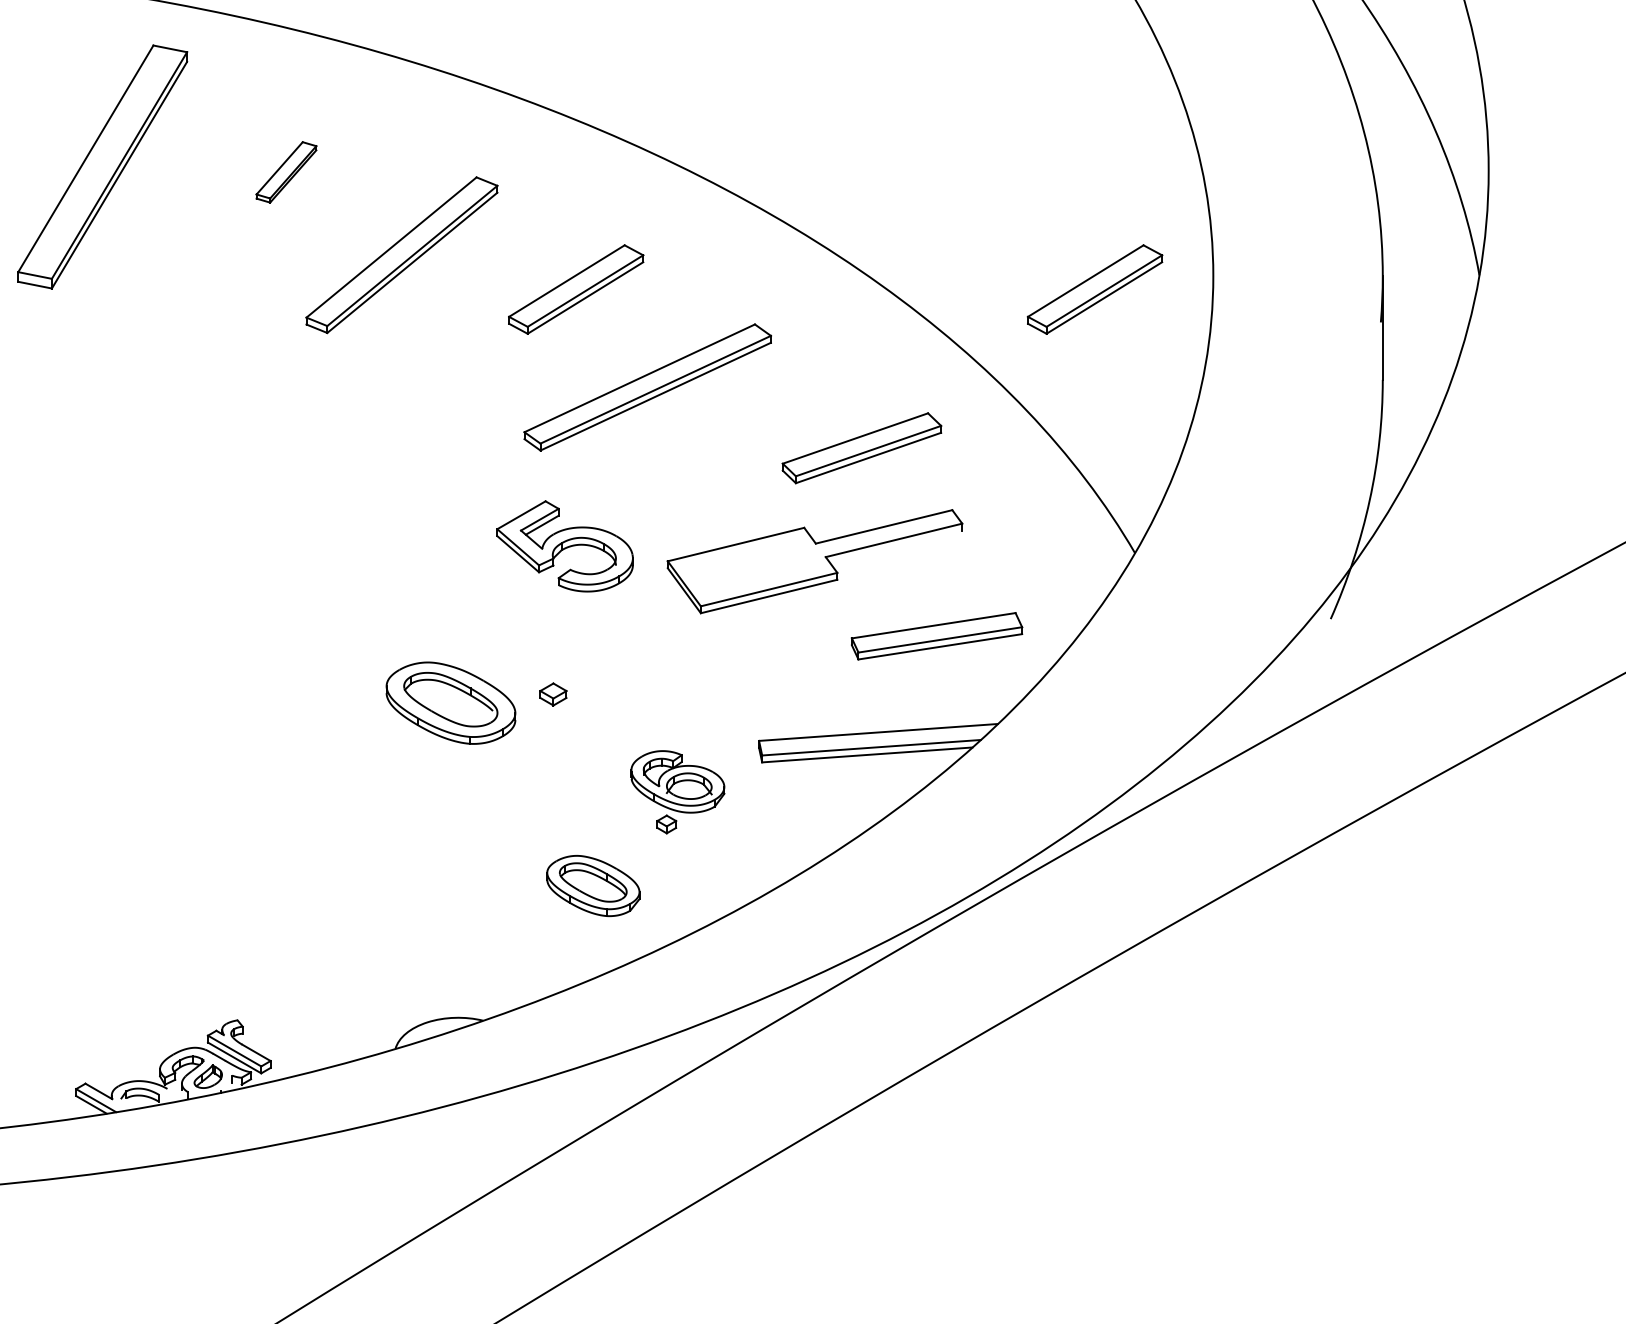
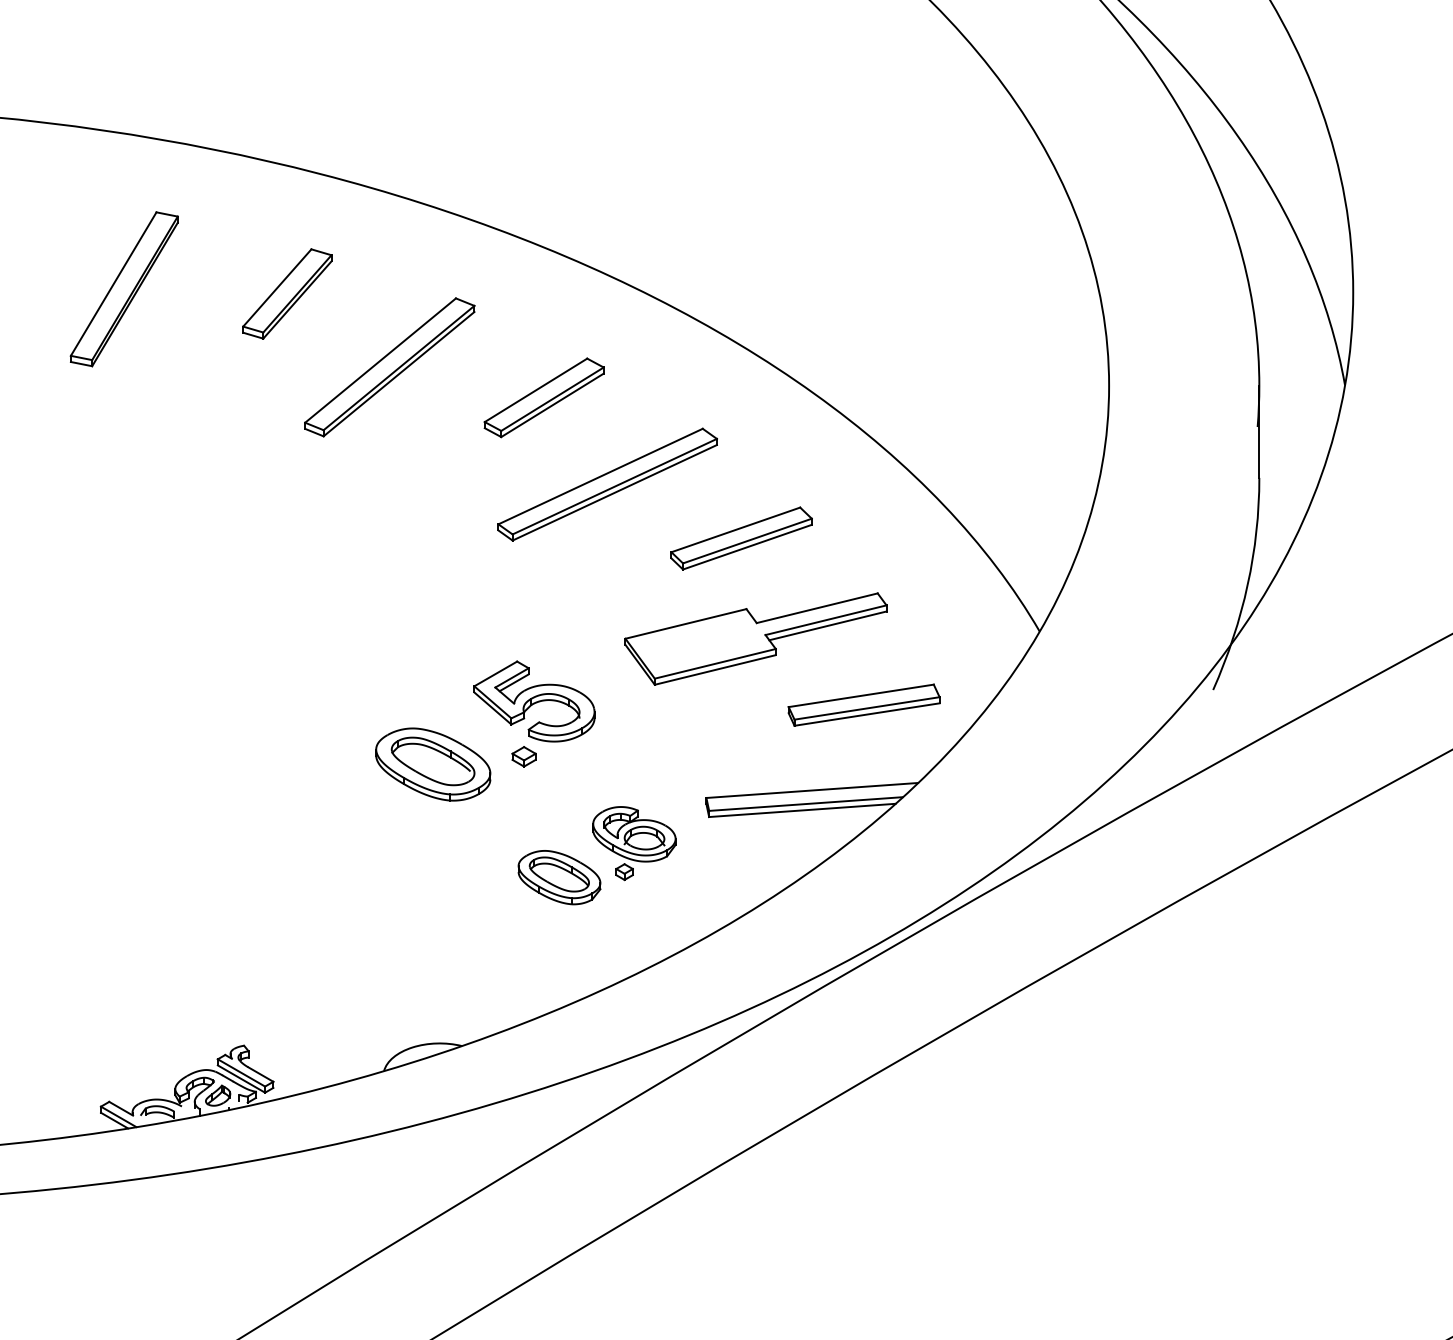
part: (101, 167) -> (123, 289), size x0.71
part: (286, 171) -> (287, 293), size x1.67
part: (1094, 289) -> (1003, 397), removed
part: (861, 448) -> (741, 538), moved
part: (565, 546) -> (534, 701), moved
line: (895, 546) -> (827, 625), added
part: (593, 885) -> (559, 877), moved

